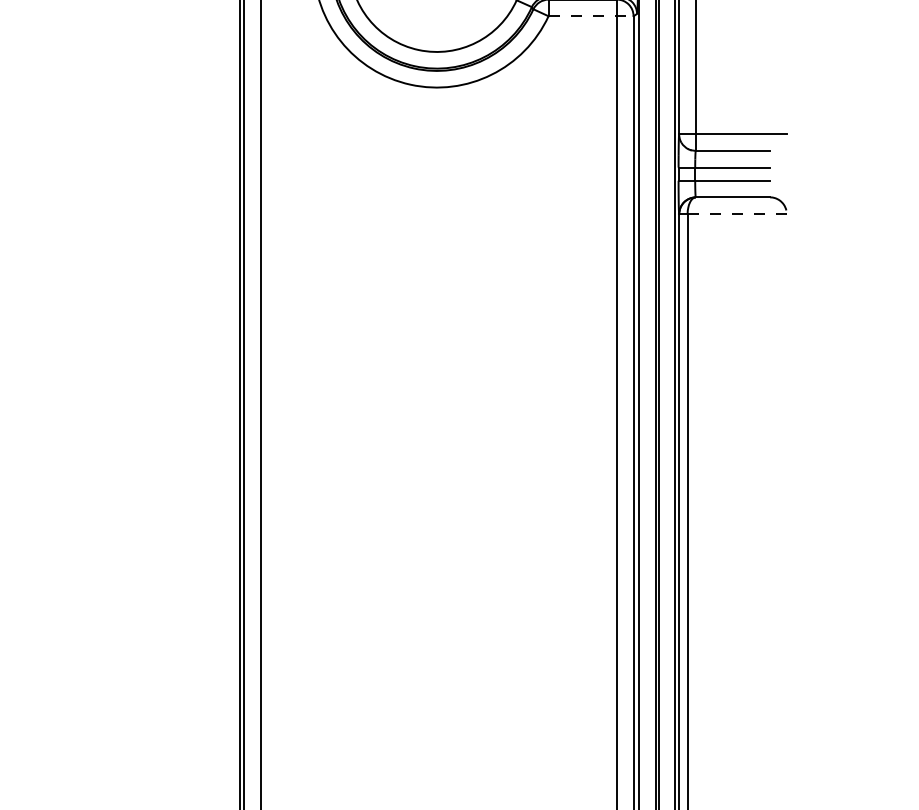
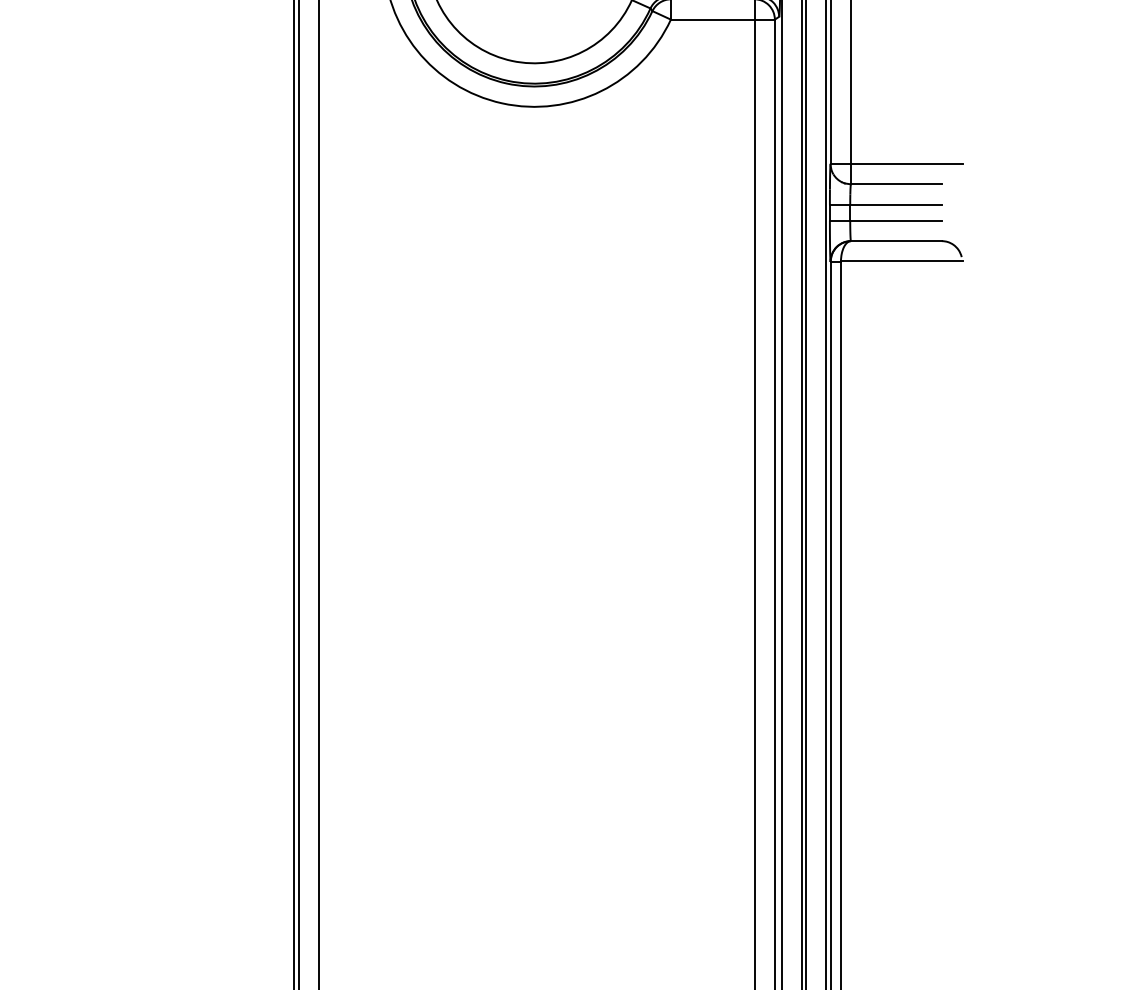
line: (590, 16) -> (722, 19), dashed -> solid
line: (737, 214) -> (901, 261), dashed -> solid

